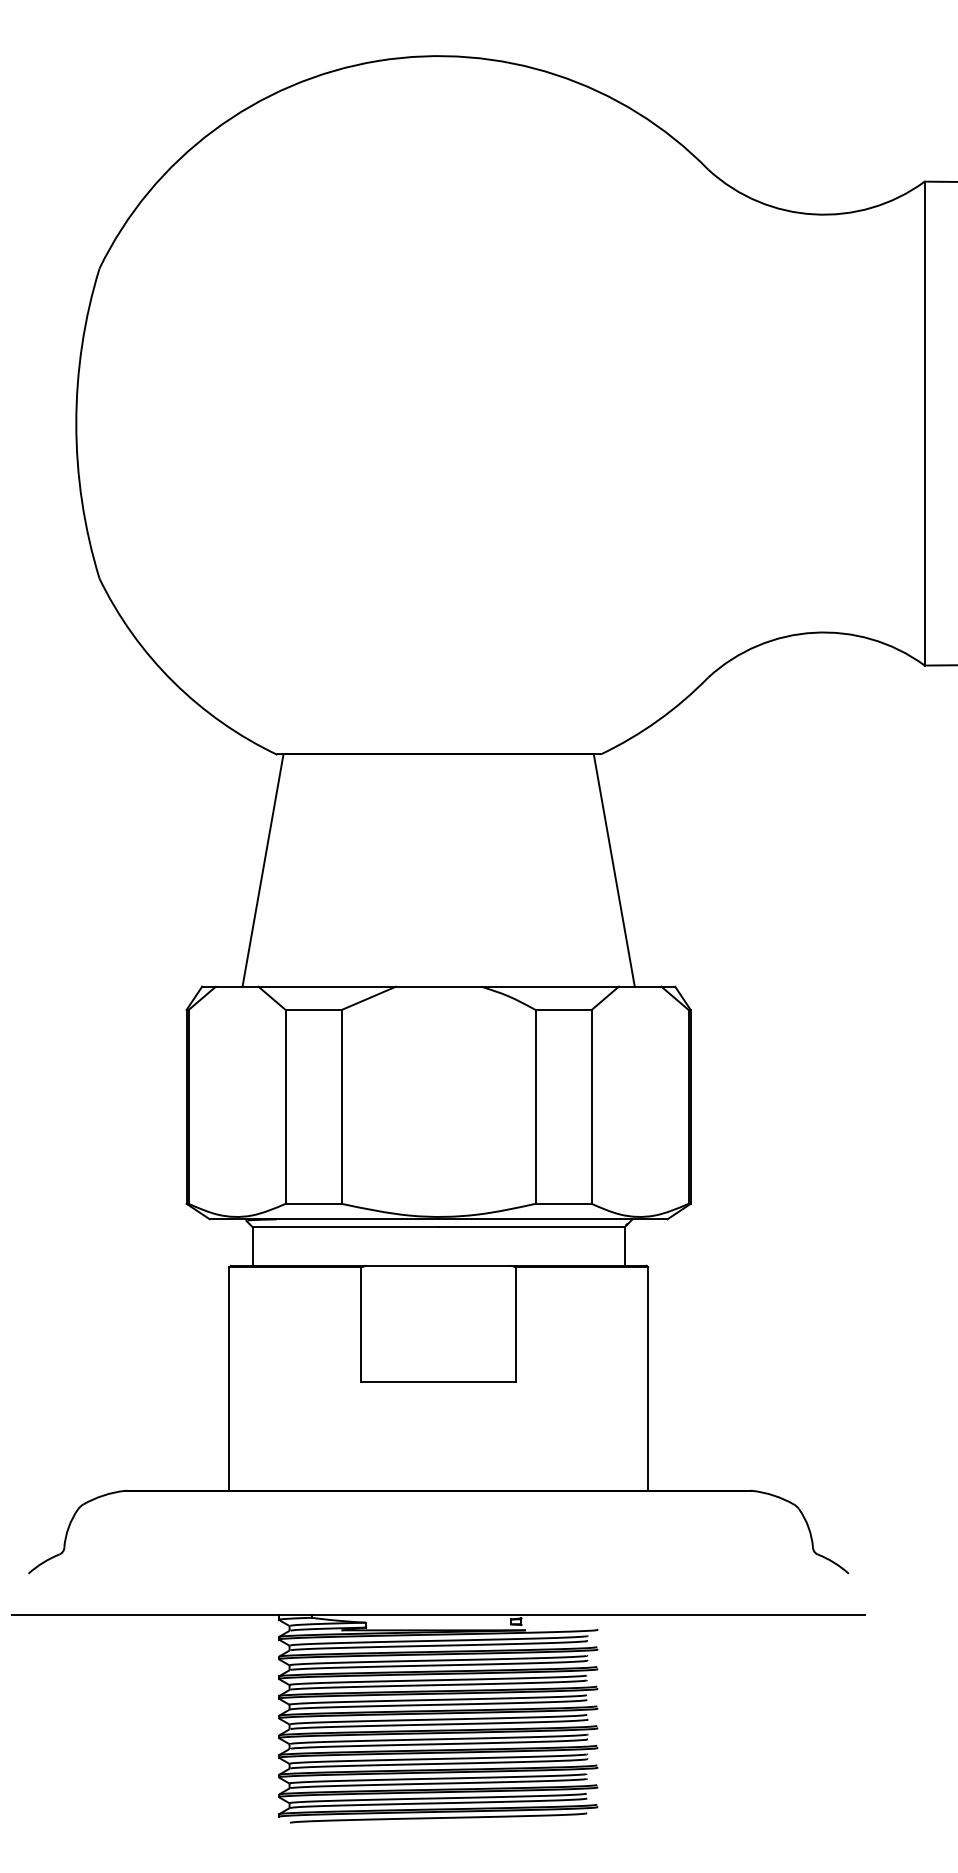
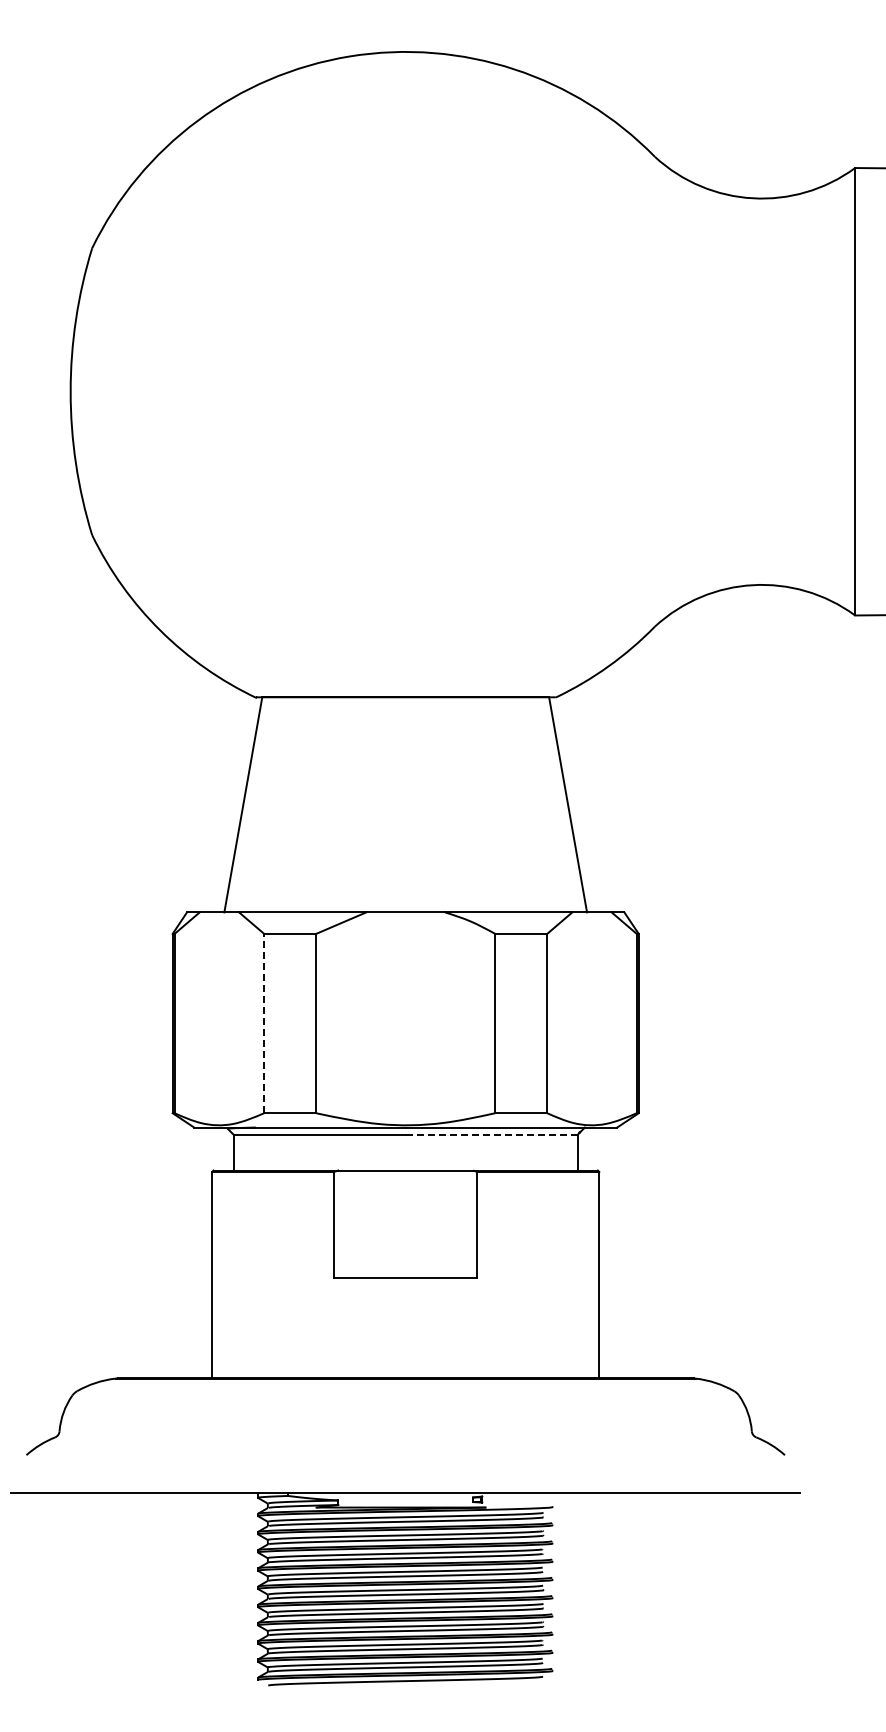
line: (285, 1106) -> (264, 1023), solid -> dashed
line: (532, 1226) -> (492, 1134), solid -> dashed

